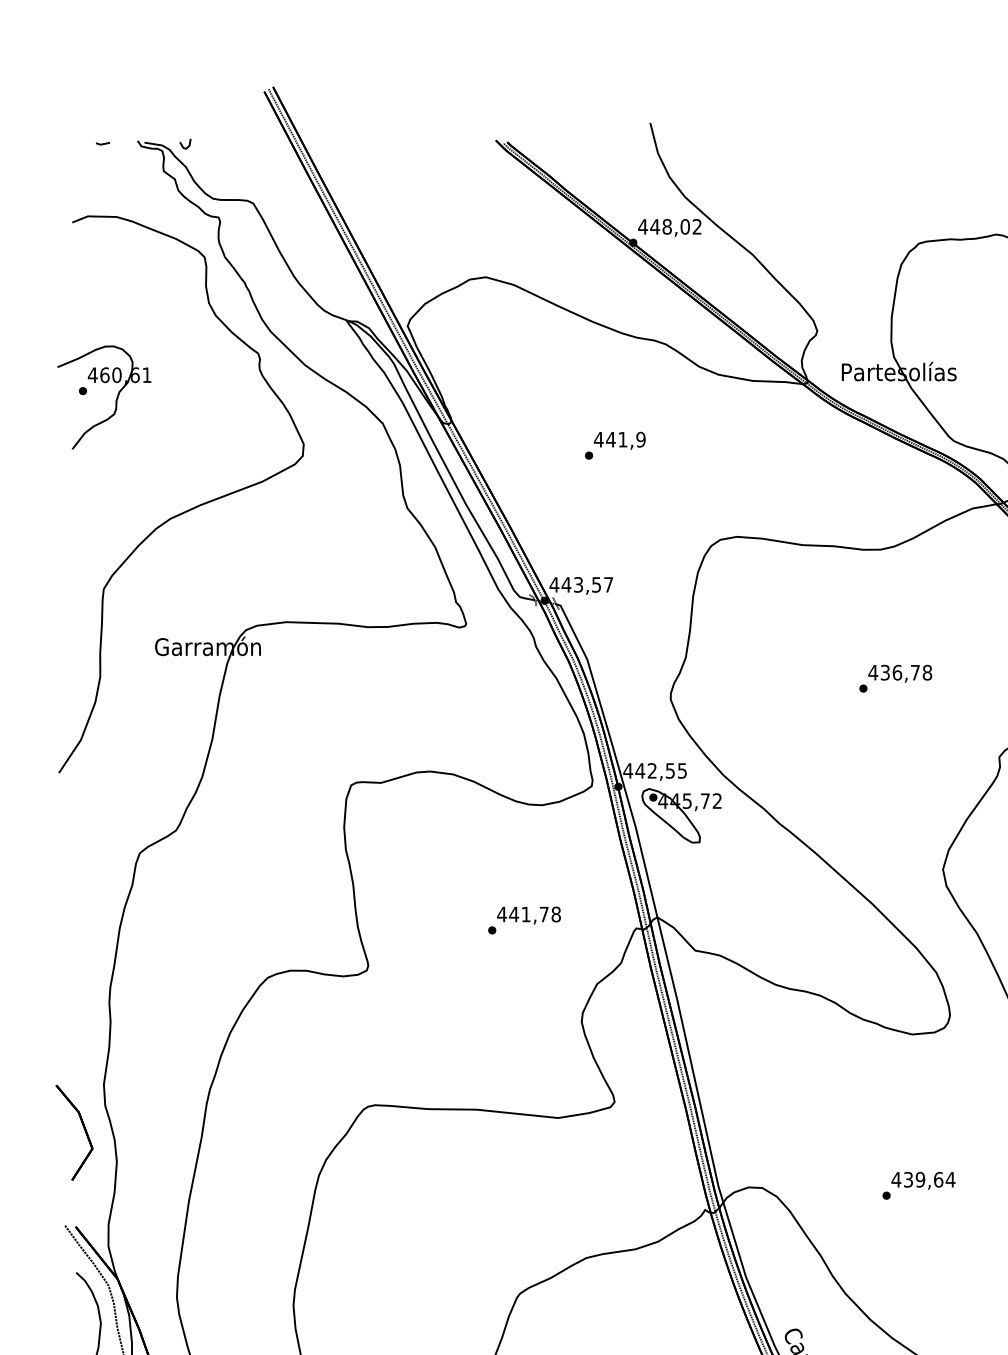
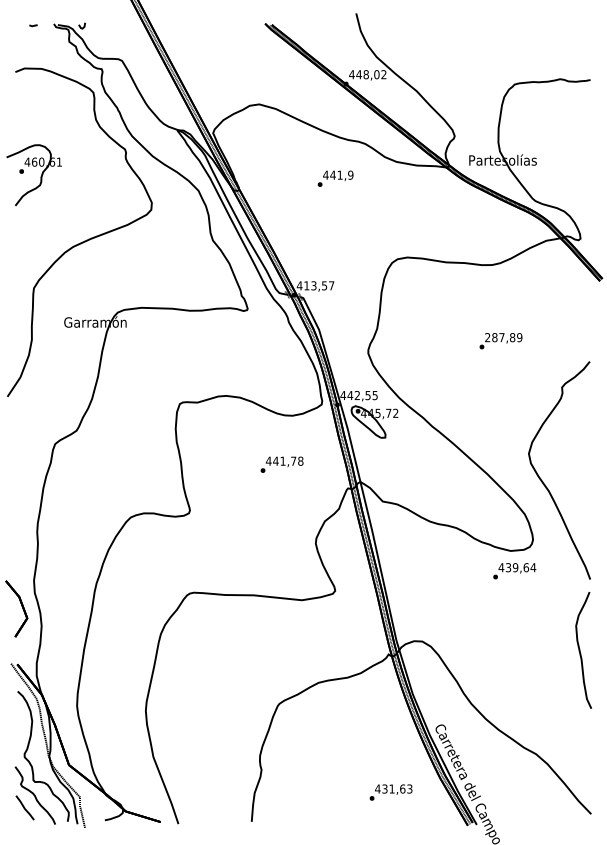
text: (615, 445) -> (335, 178), moved
text: (565, 584) -> (306, 285), 443,57 -> 413,57
text: (899, 672) -> (503, 337), 436,78 -> 287,89
text: (523, 920) -> (281, 464), moved
text: (918, 1186) -> (514, 571), moved

